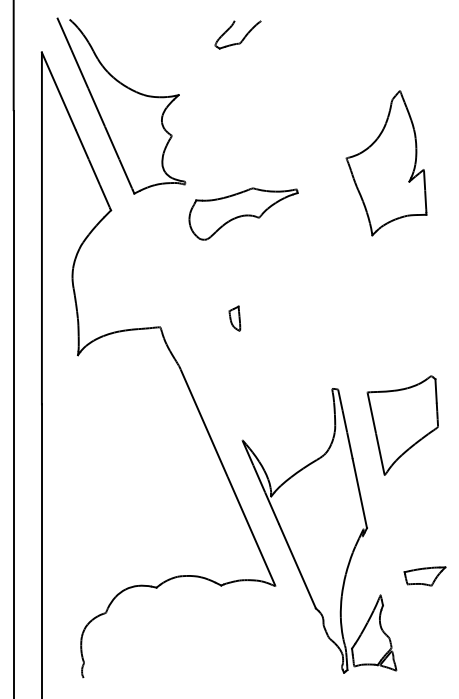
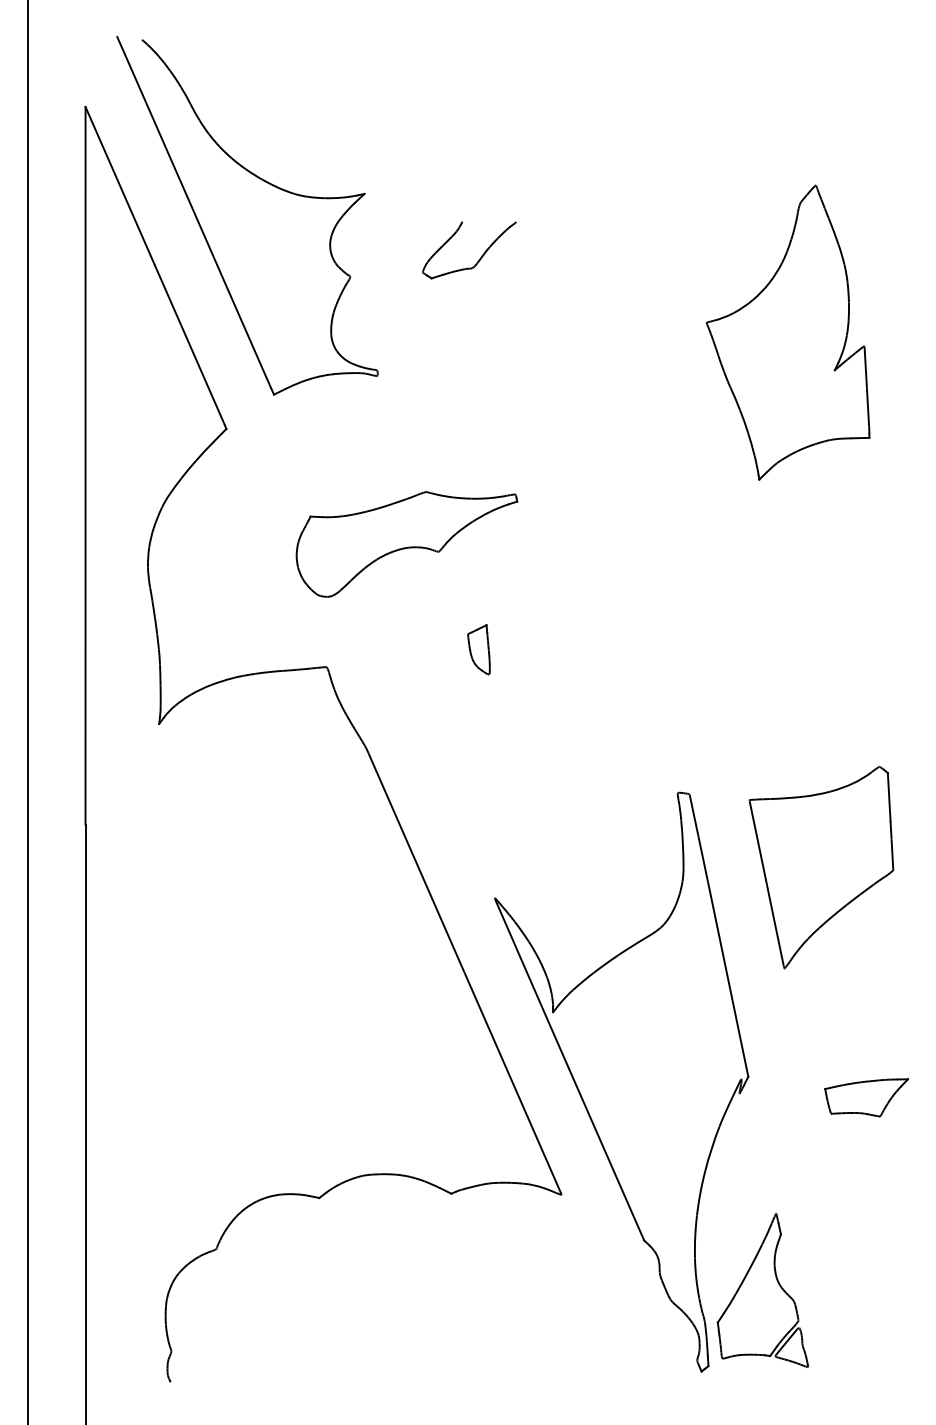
part: (242, 38) -> (478, 257), moved
part: (243, 213) -> (406, 543), moved
part: (424, 576) -> (865, 1097), moved

